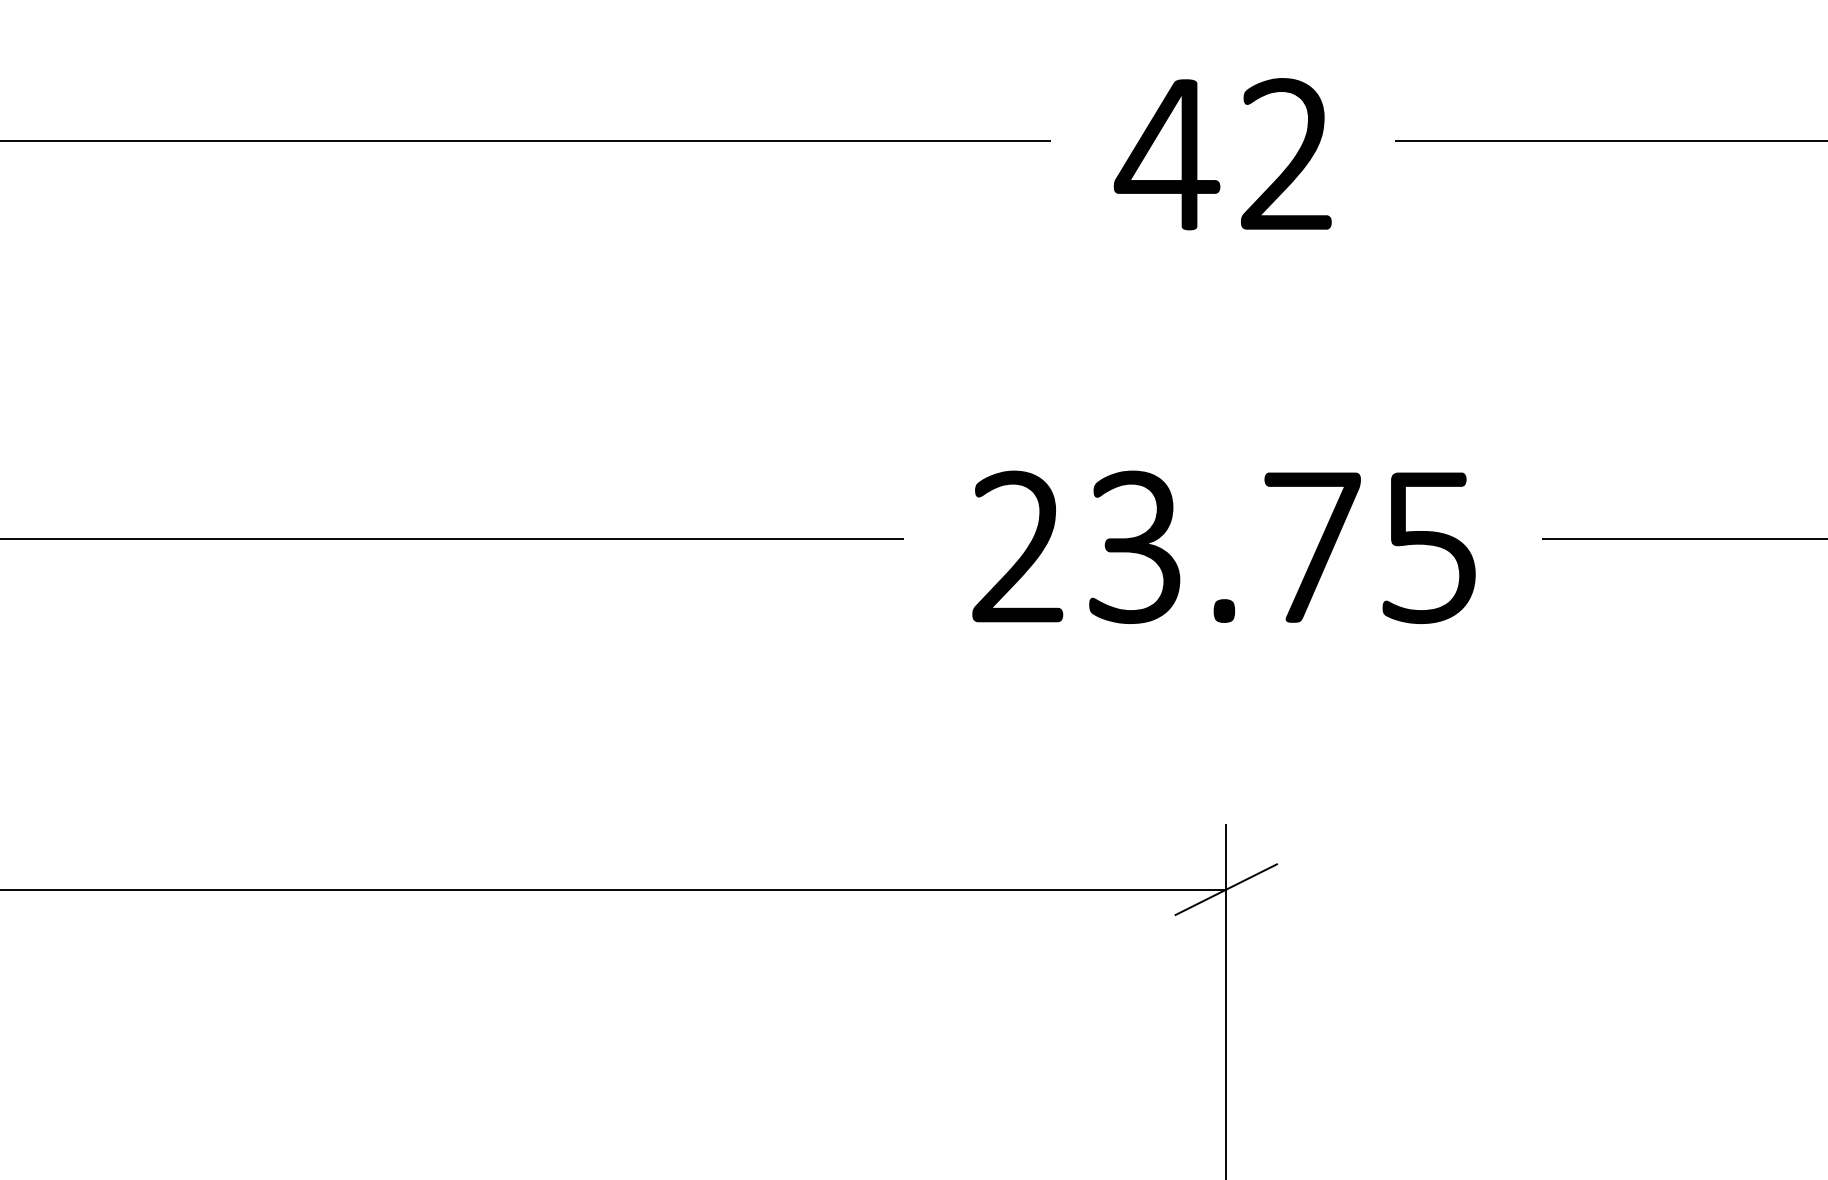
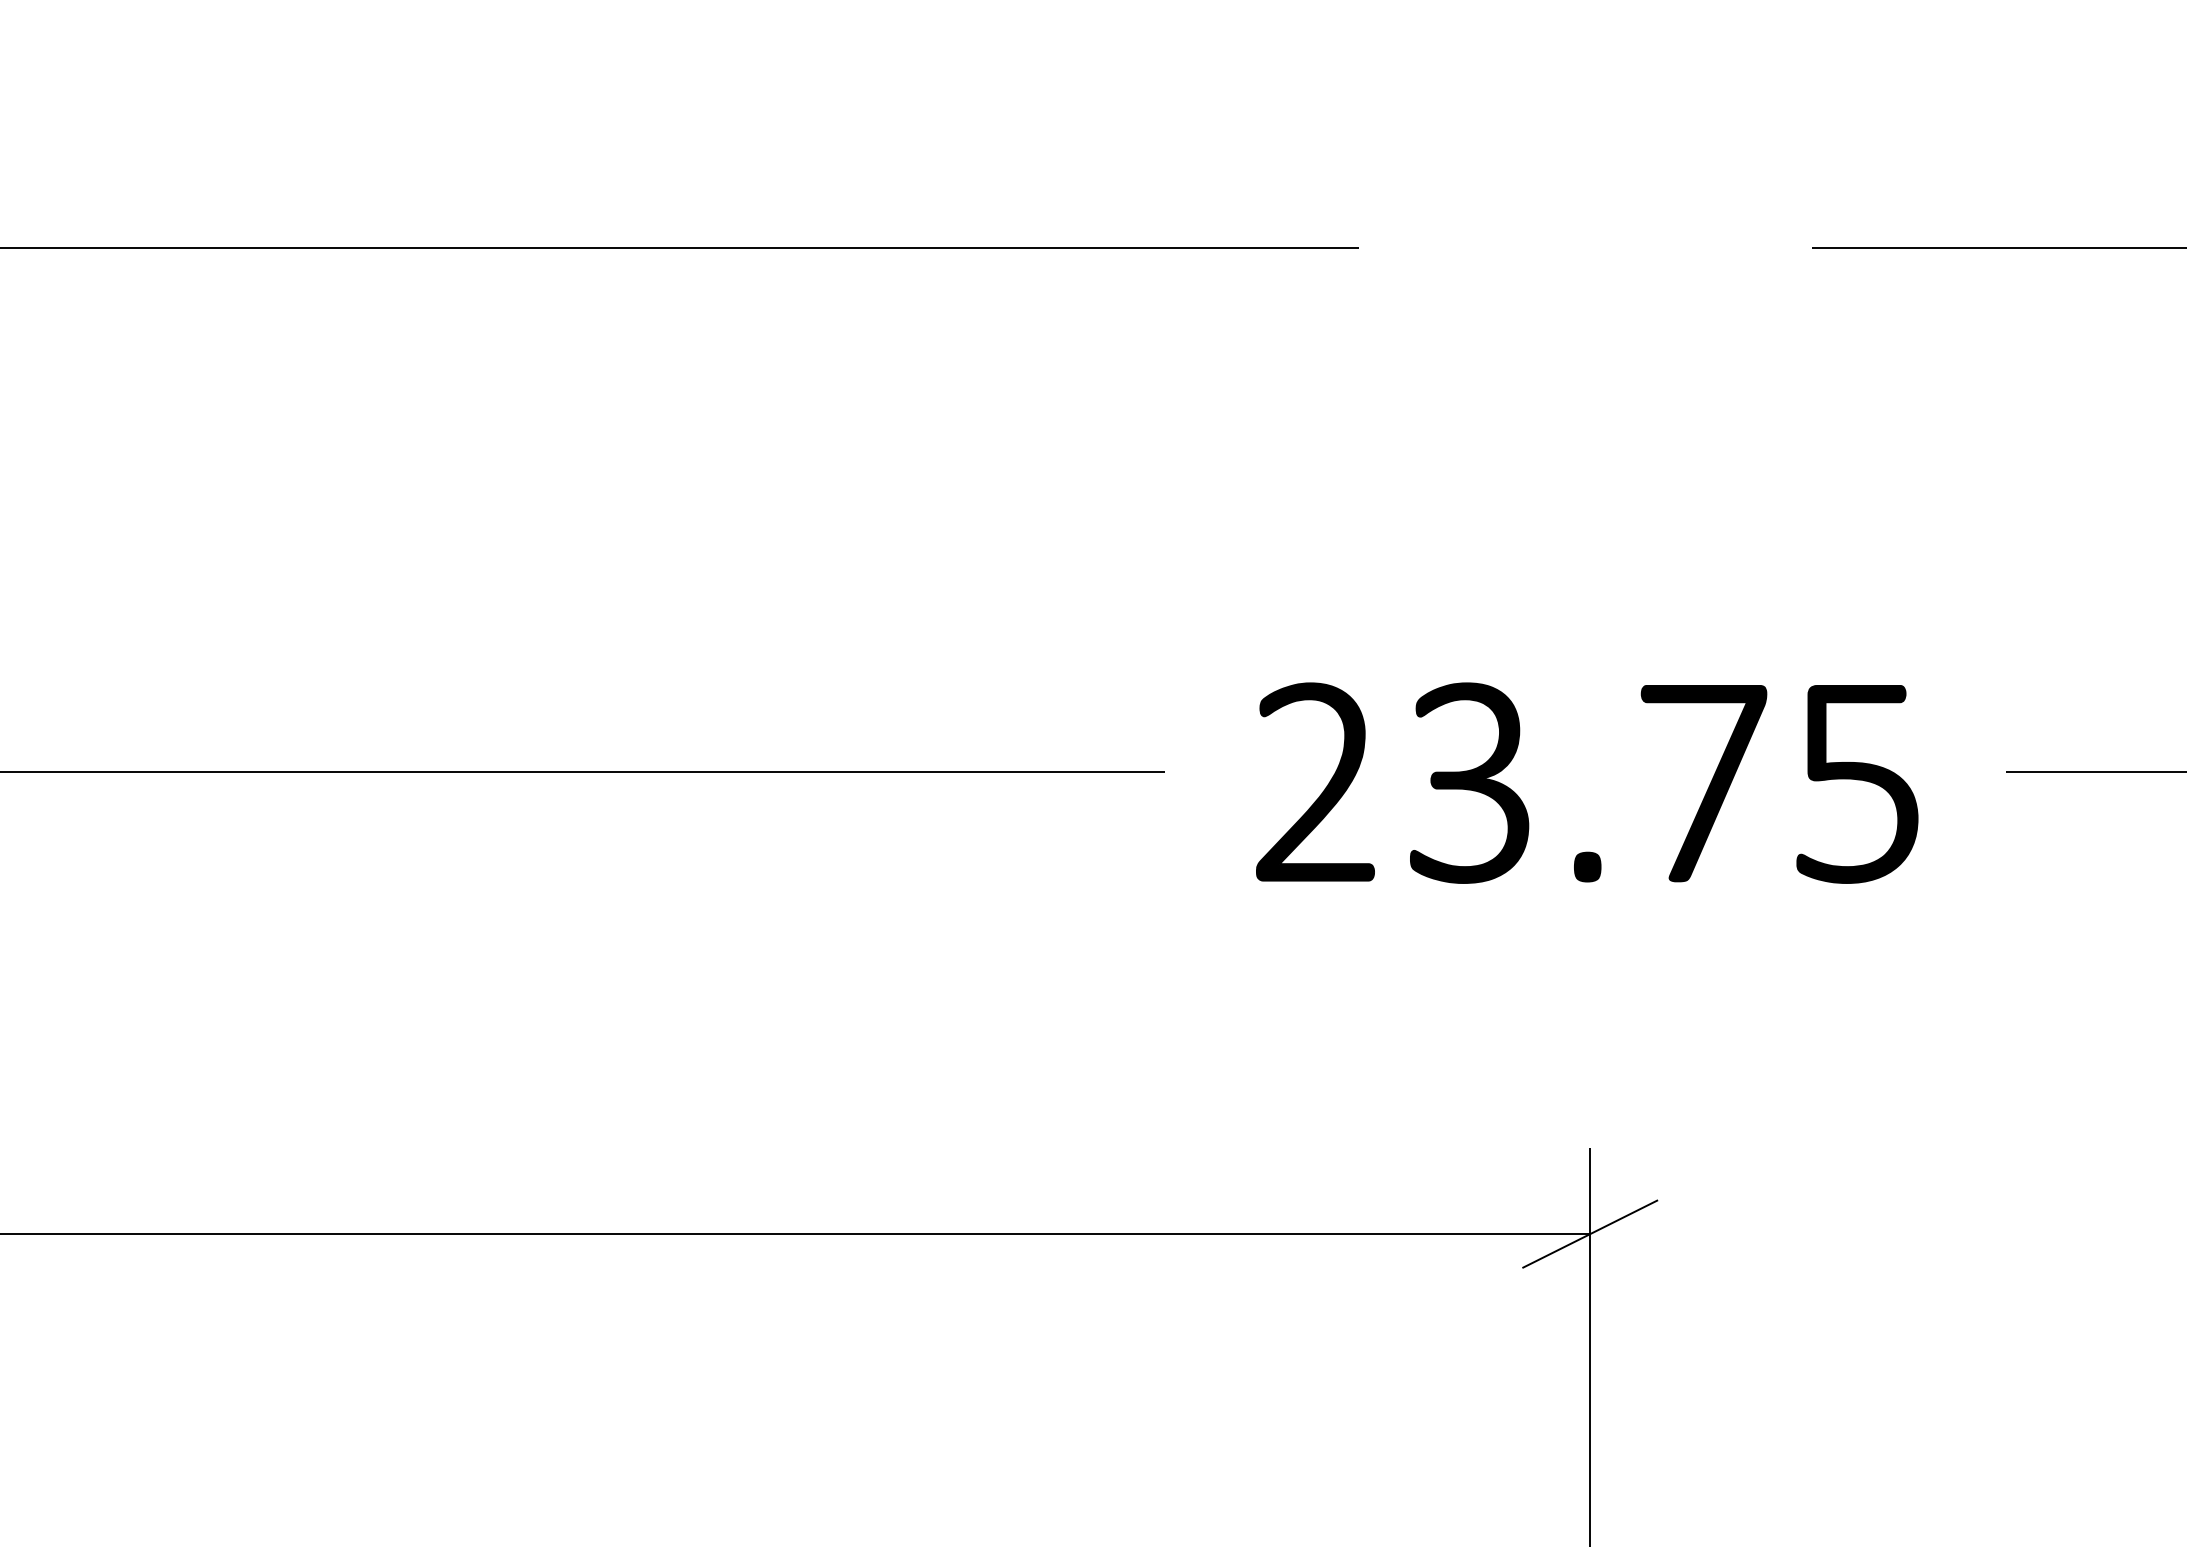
part: (1197, 154) -> (1552, 265), removed

